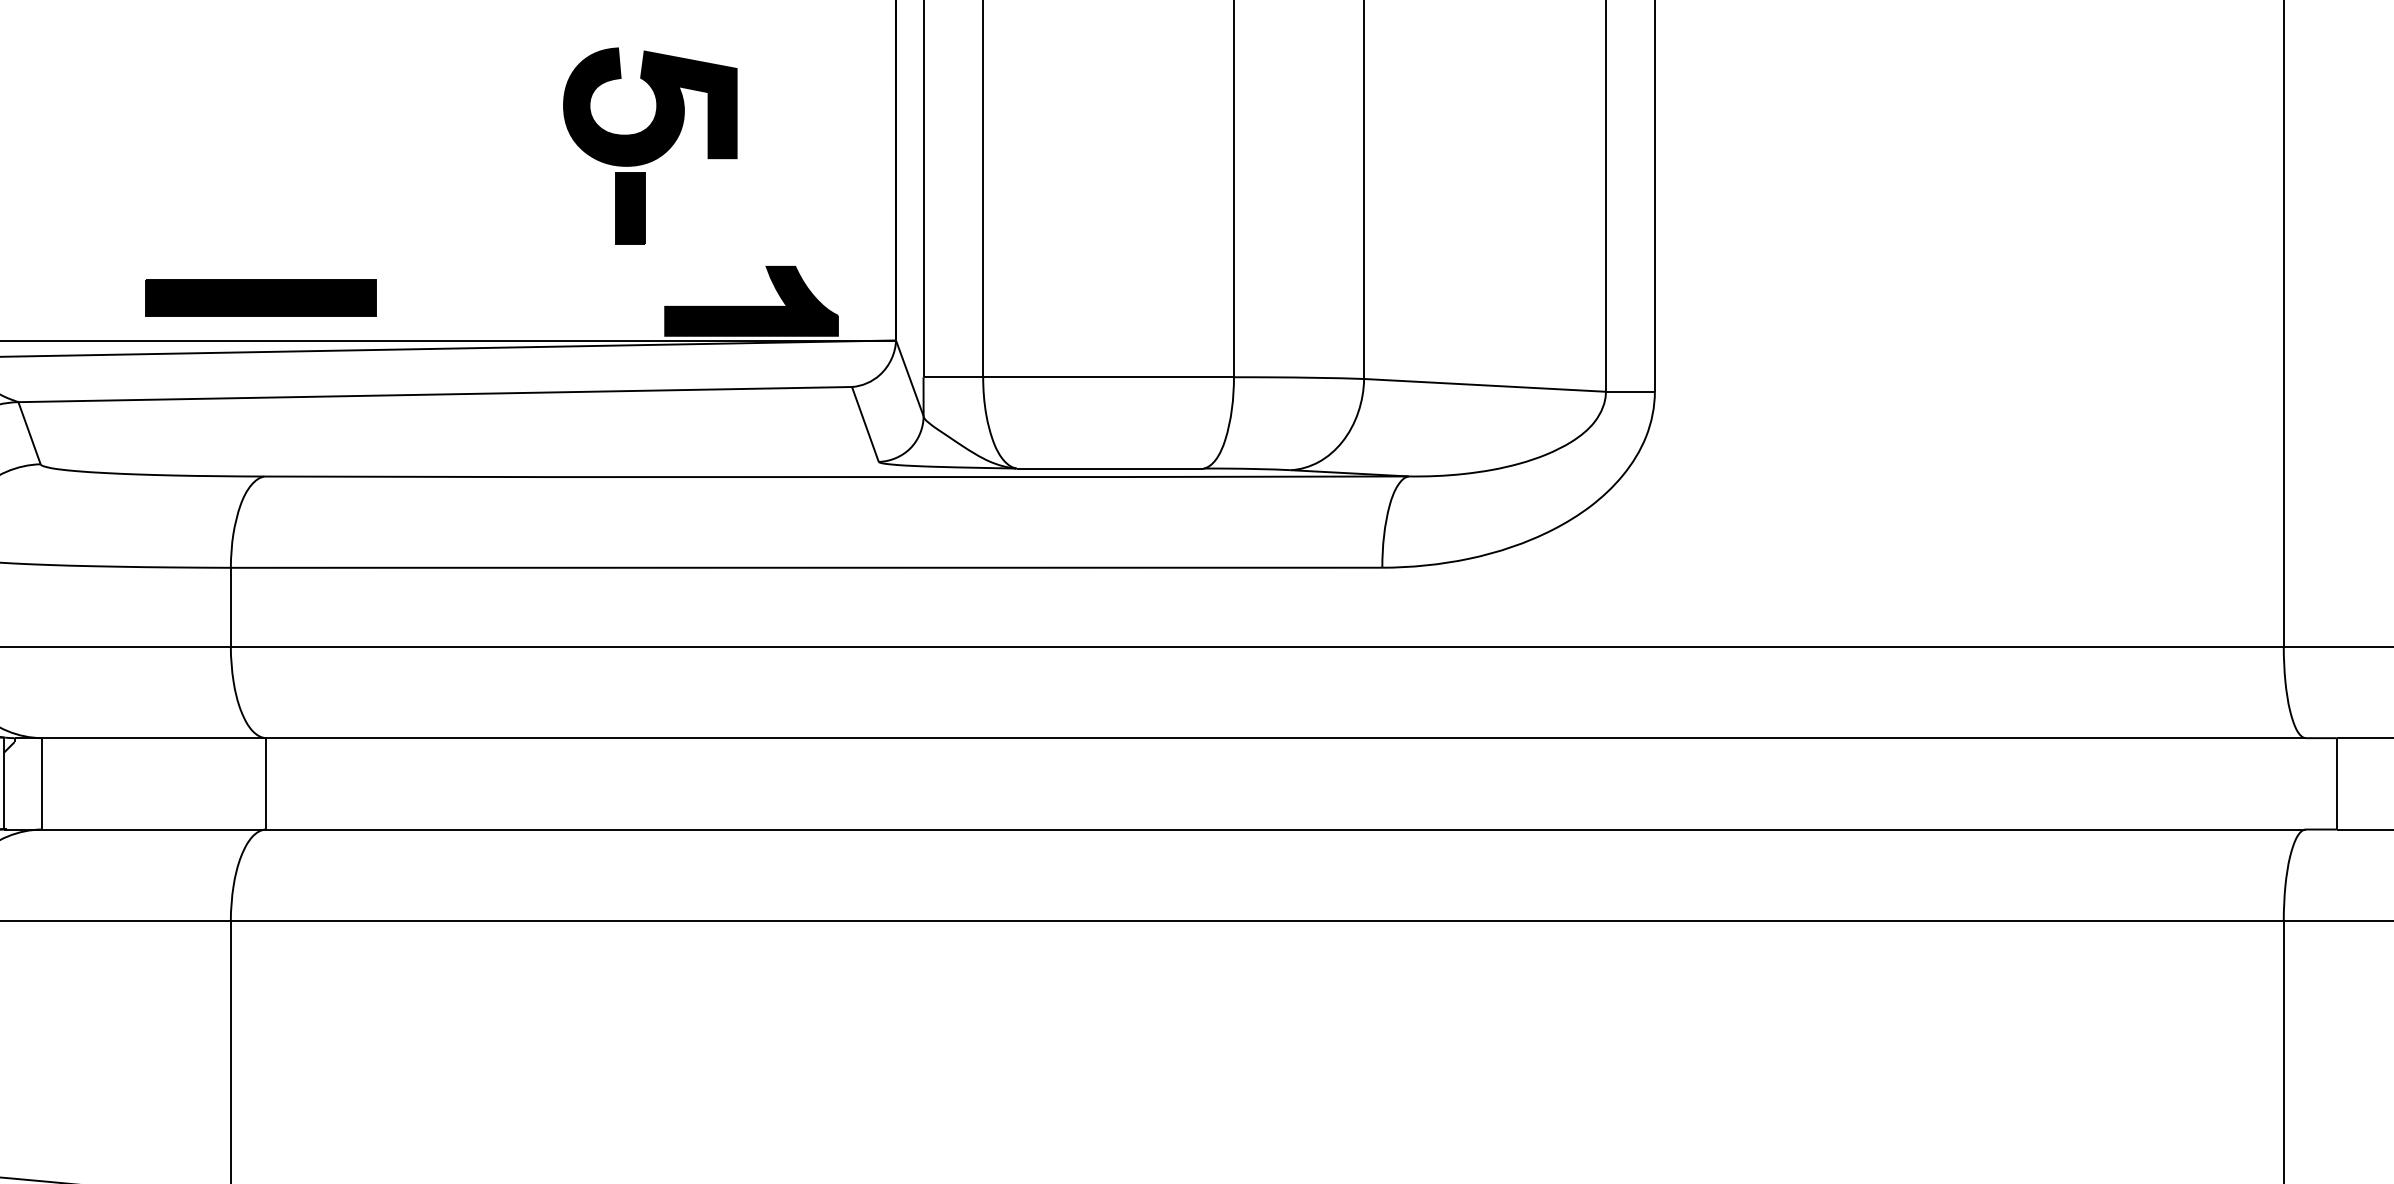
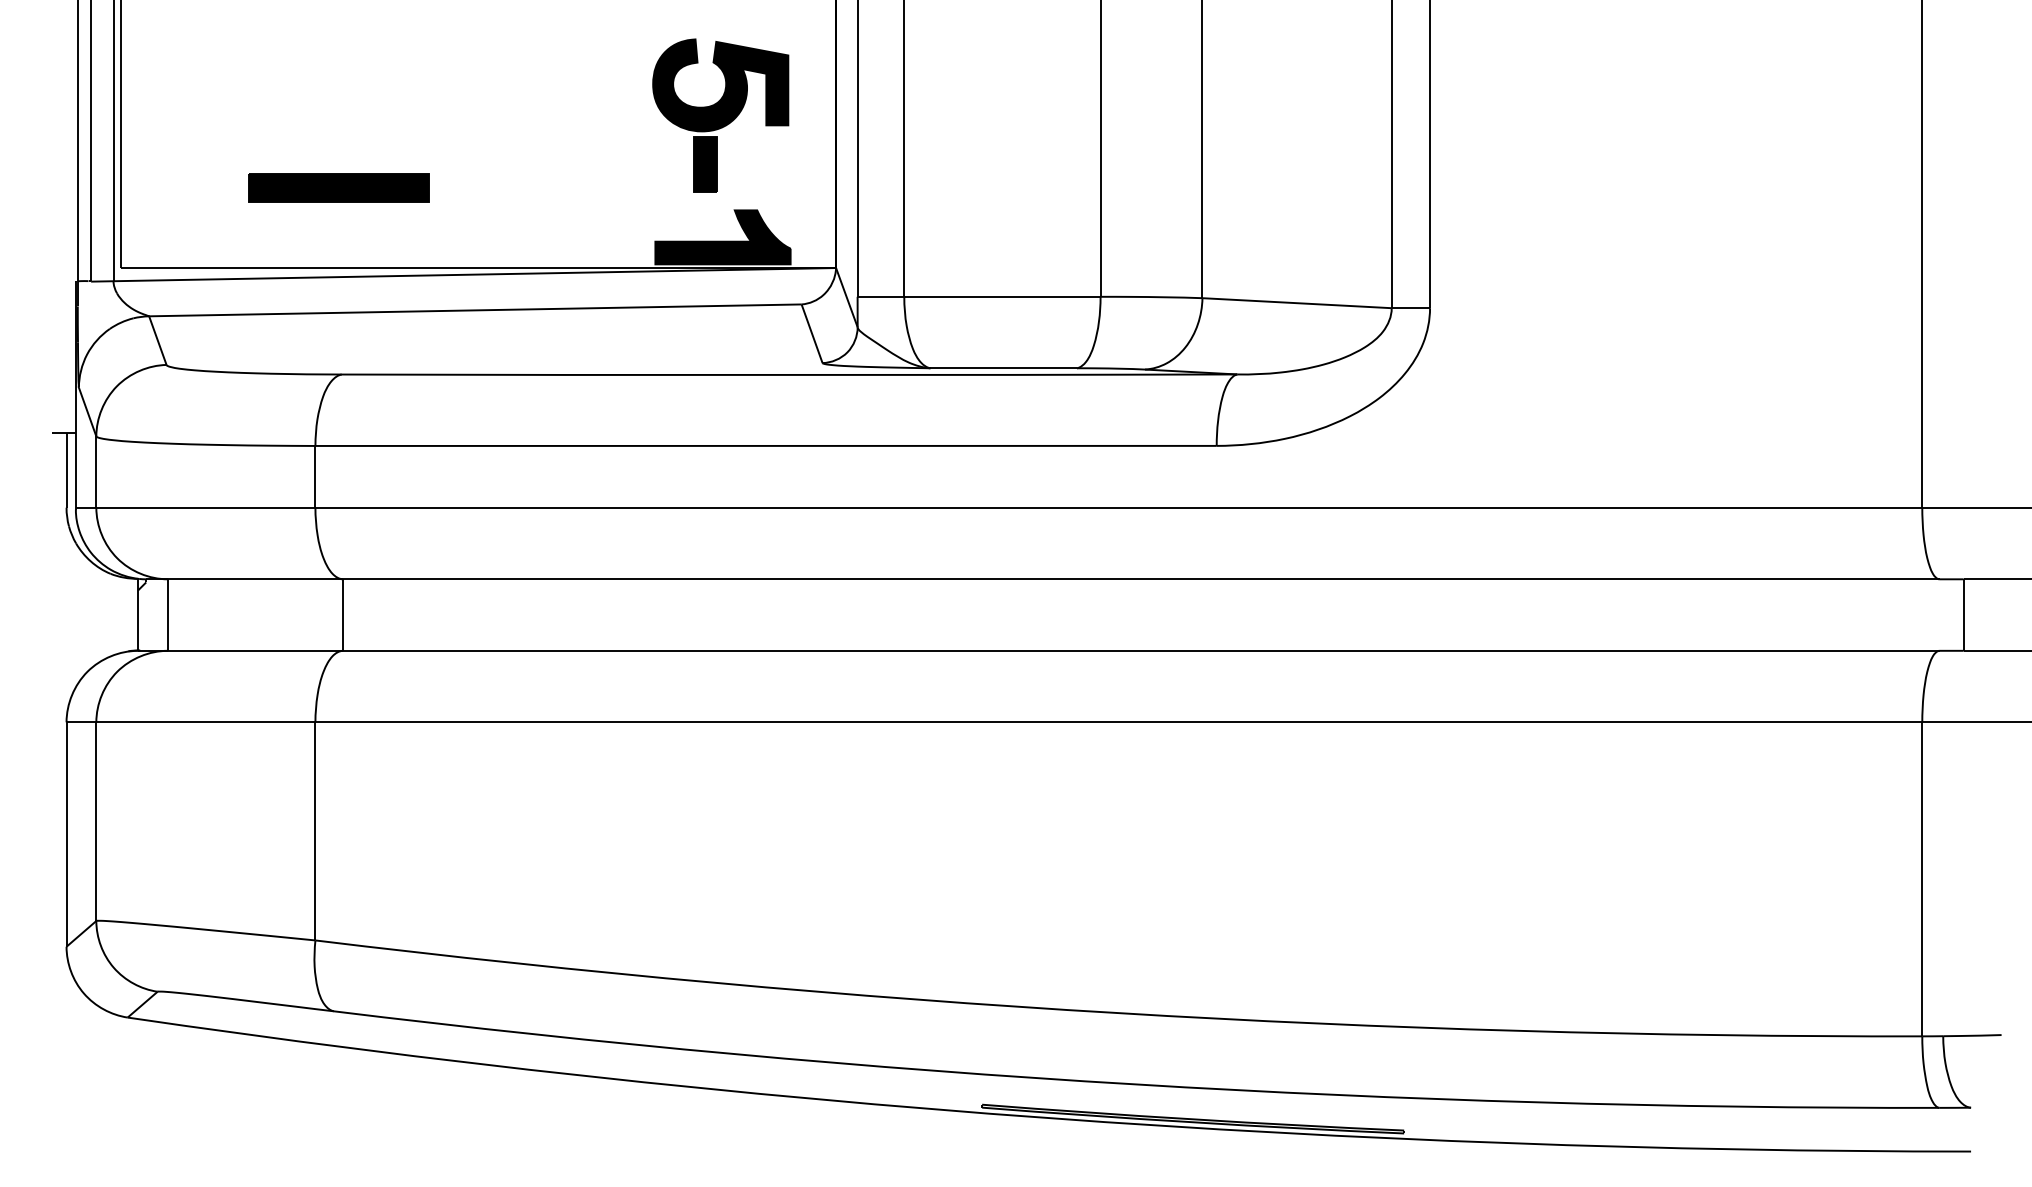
part: (649, 145) -> (720, 115), moved
part: (260, 297) -> (338, 187), moved

